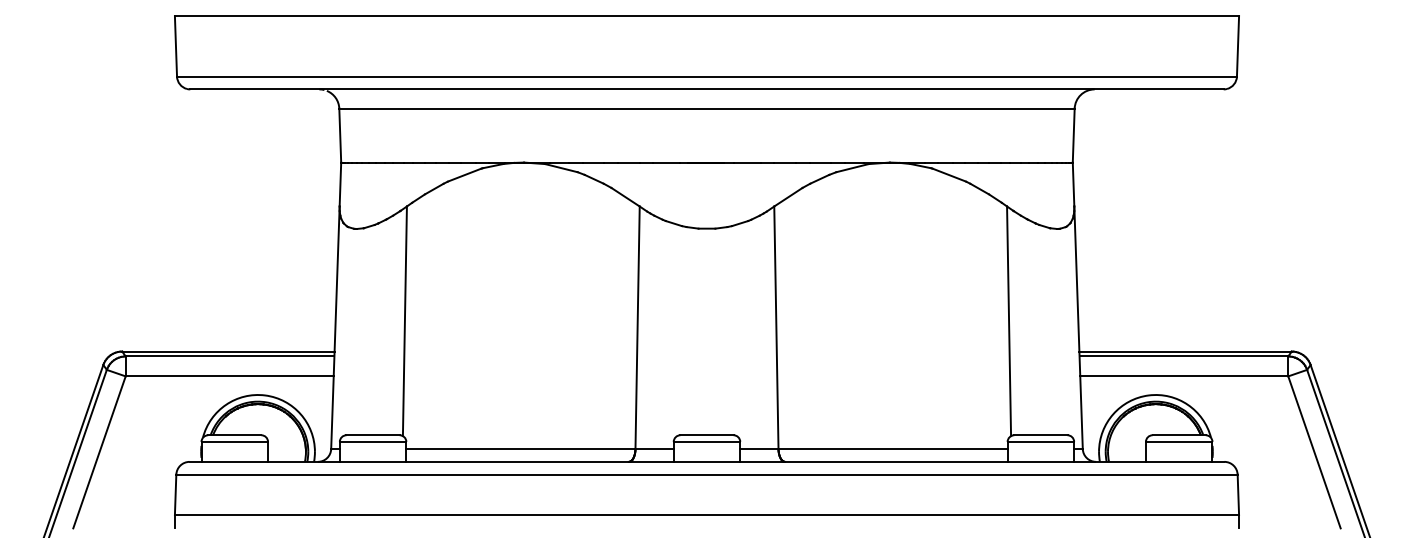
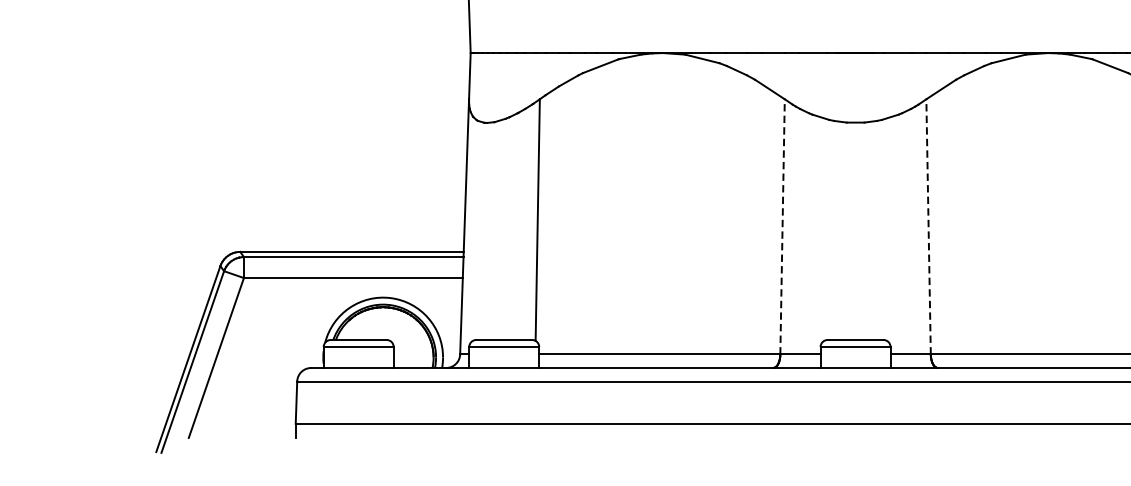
line: (637, 327) -> (782, 226), solid -> dashed
line: (776, 327) -> (928, 226), solid -> dashed

